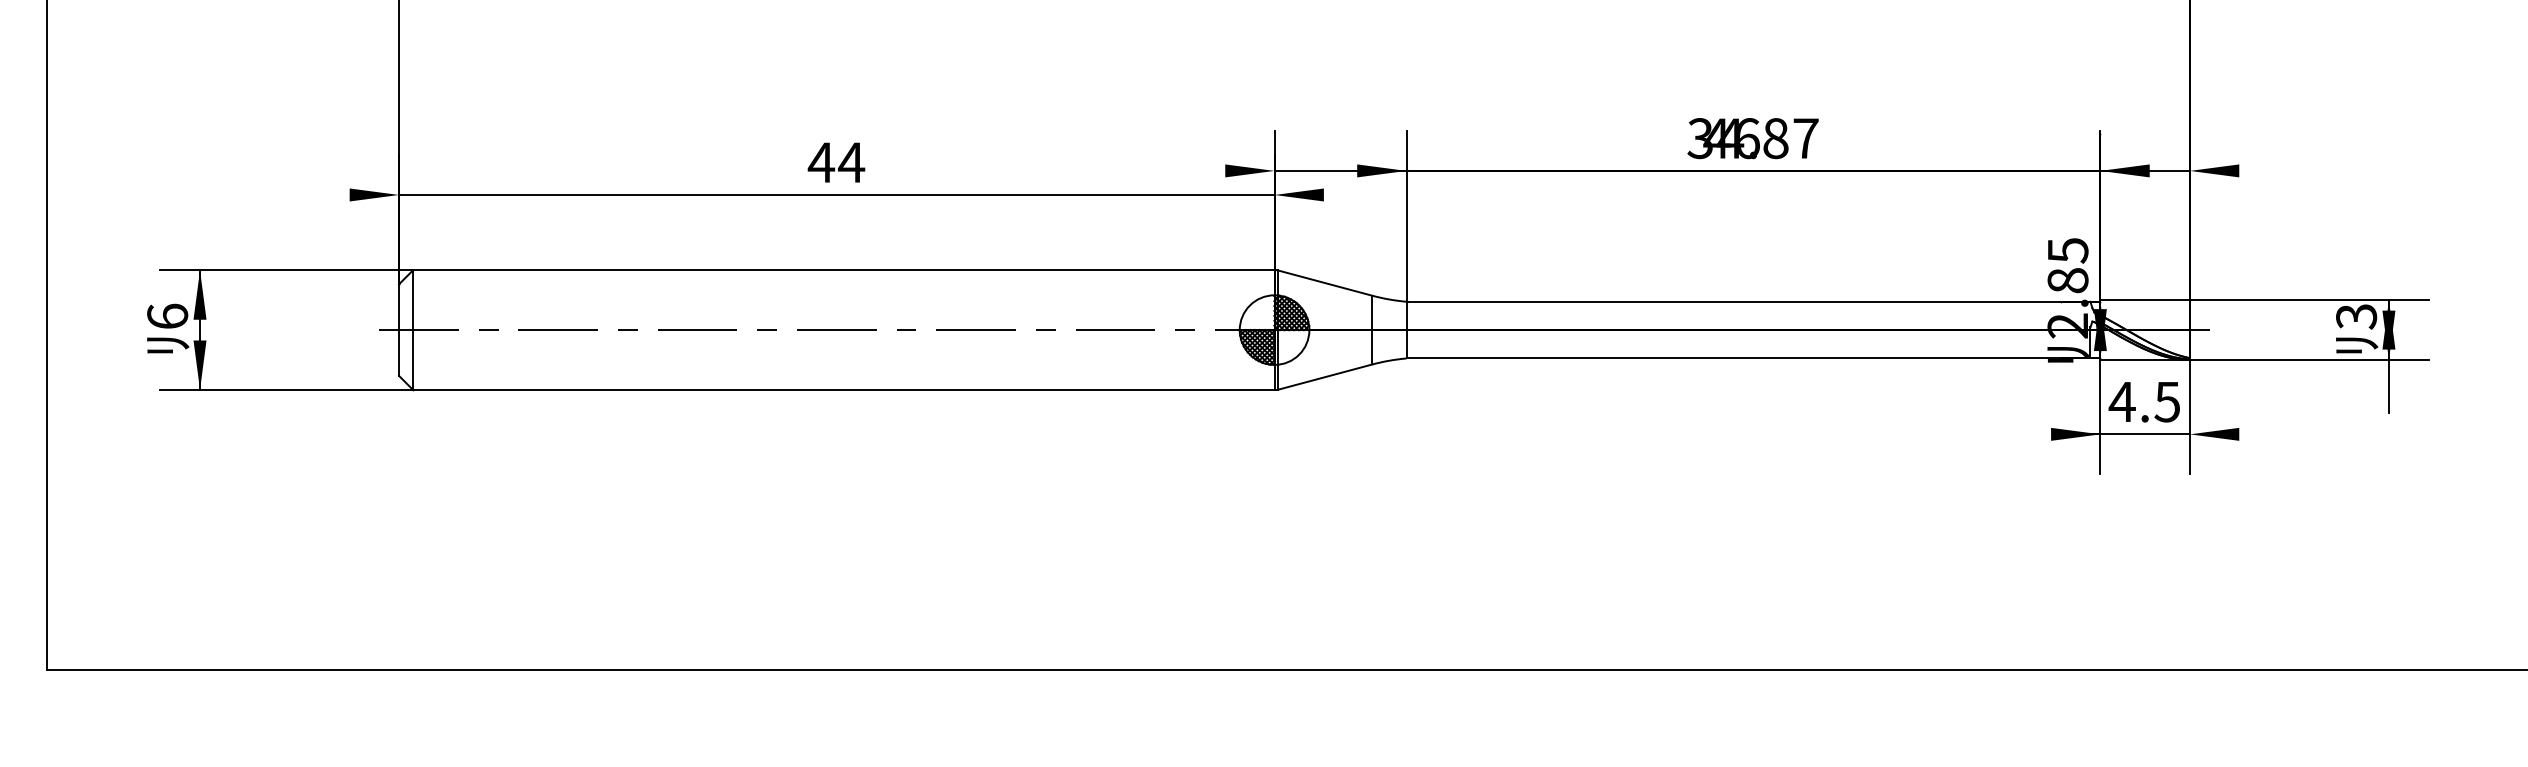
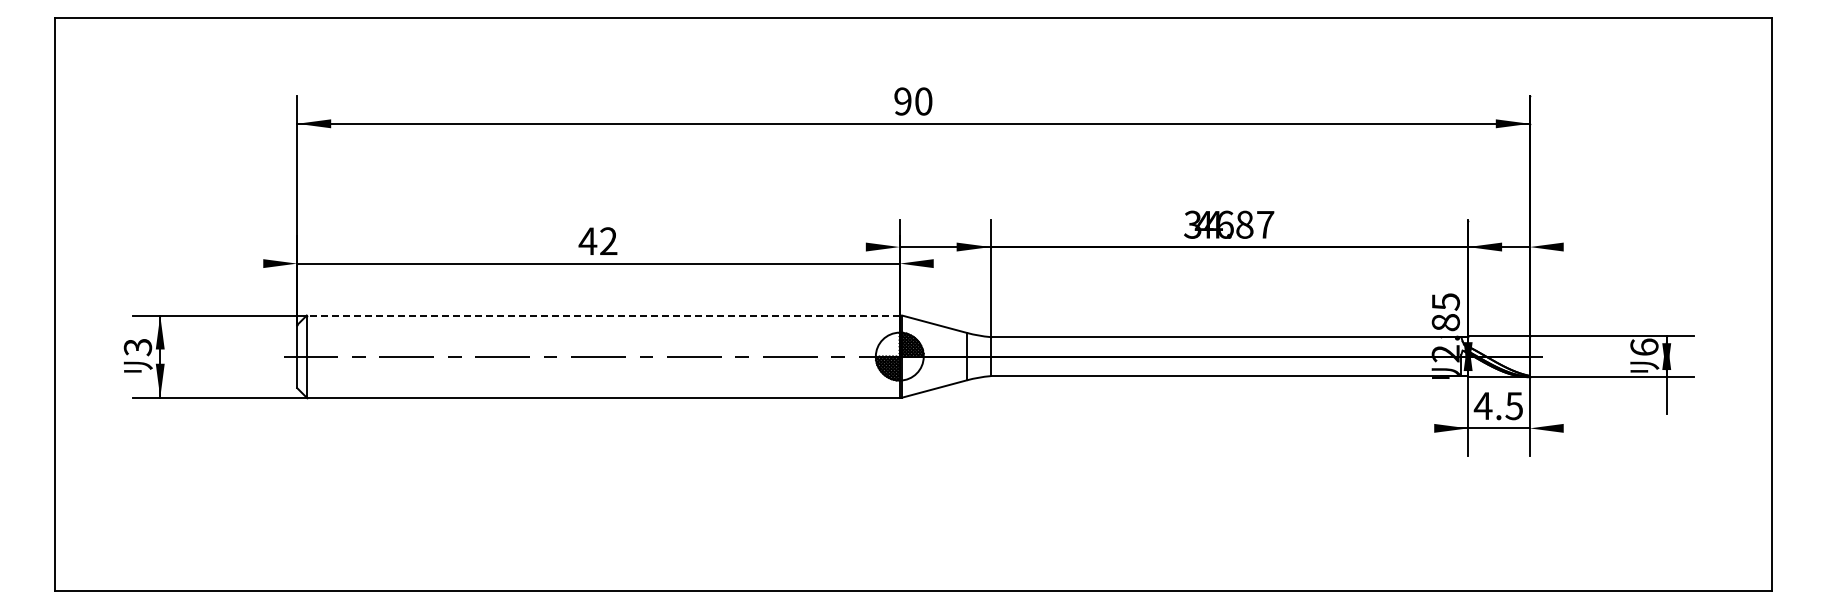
text: (851, 161) -> (608, 240), 44 -> 42
line: (844, 270) -> (603, 315), solid -> dashed
text: (166, 316) -> (137, 347), 6 -> 3
text: (2356, 316) -> (1644, 347), 3 -> 6

